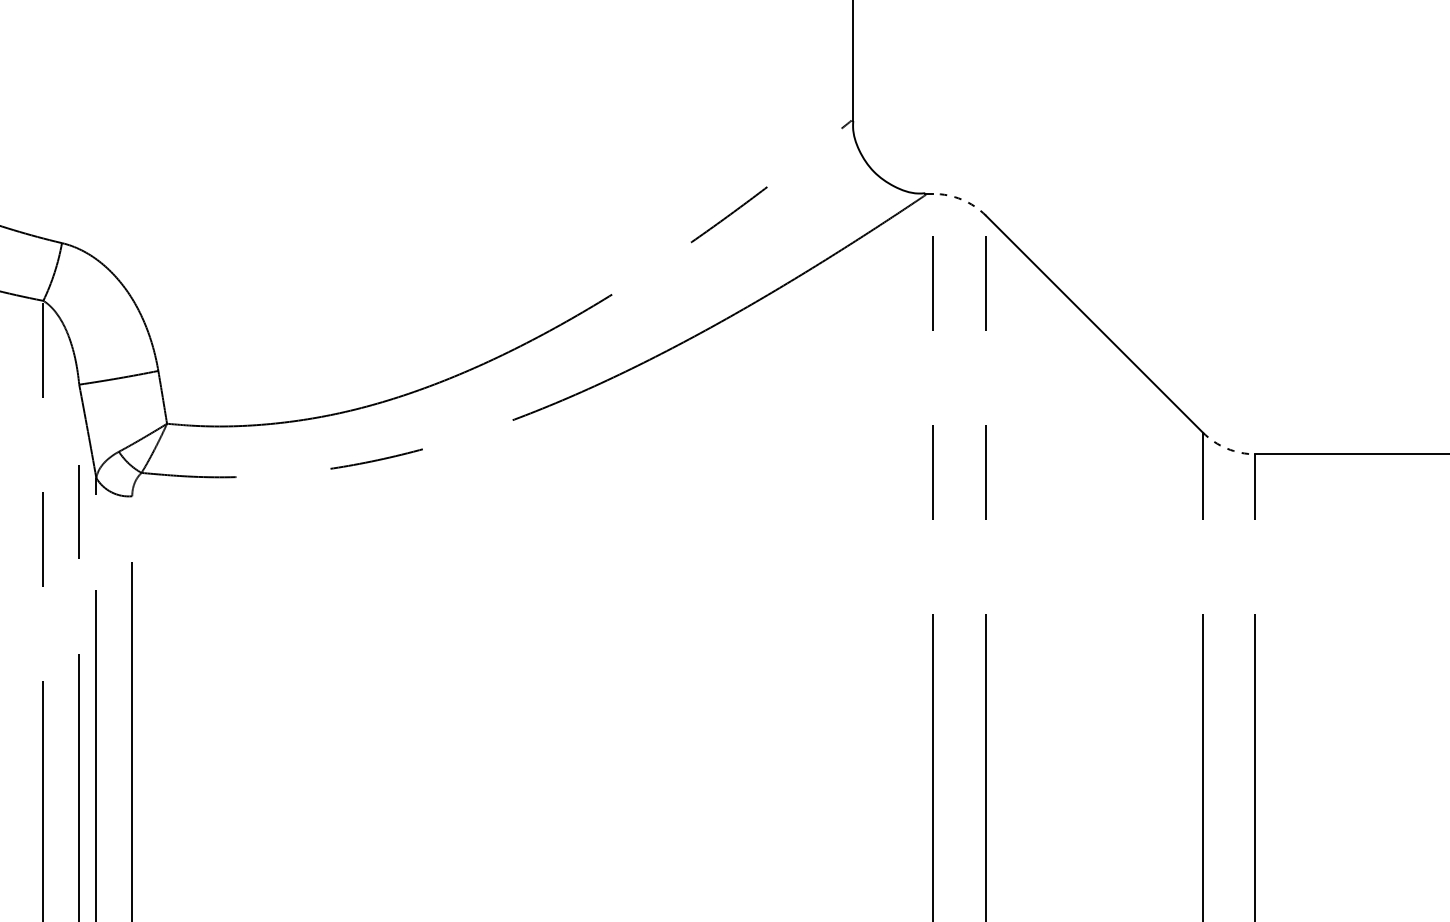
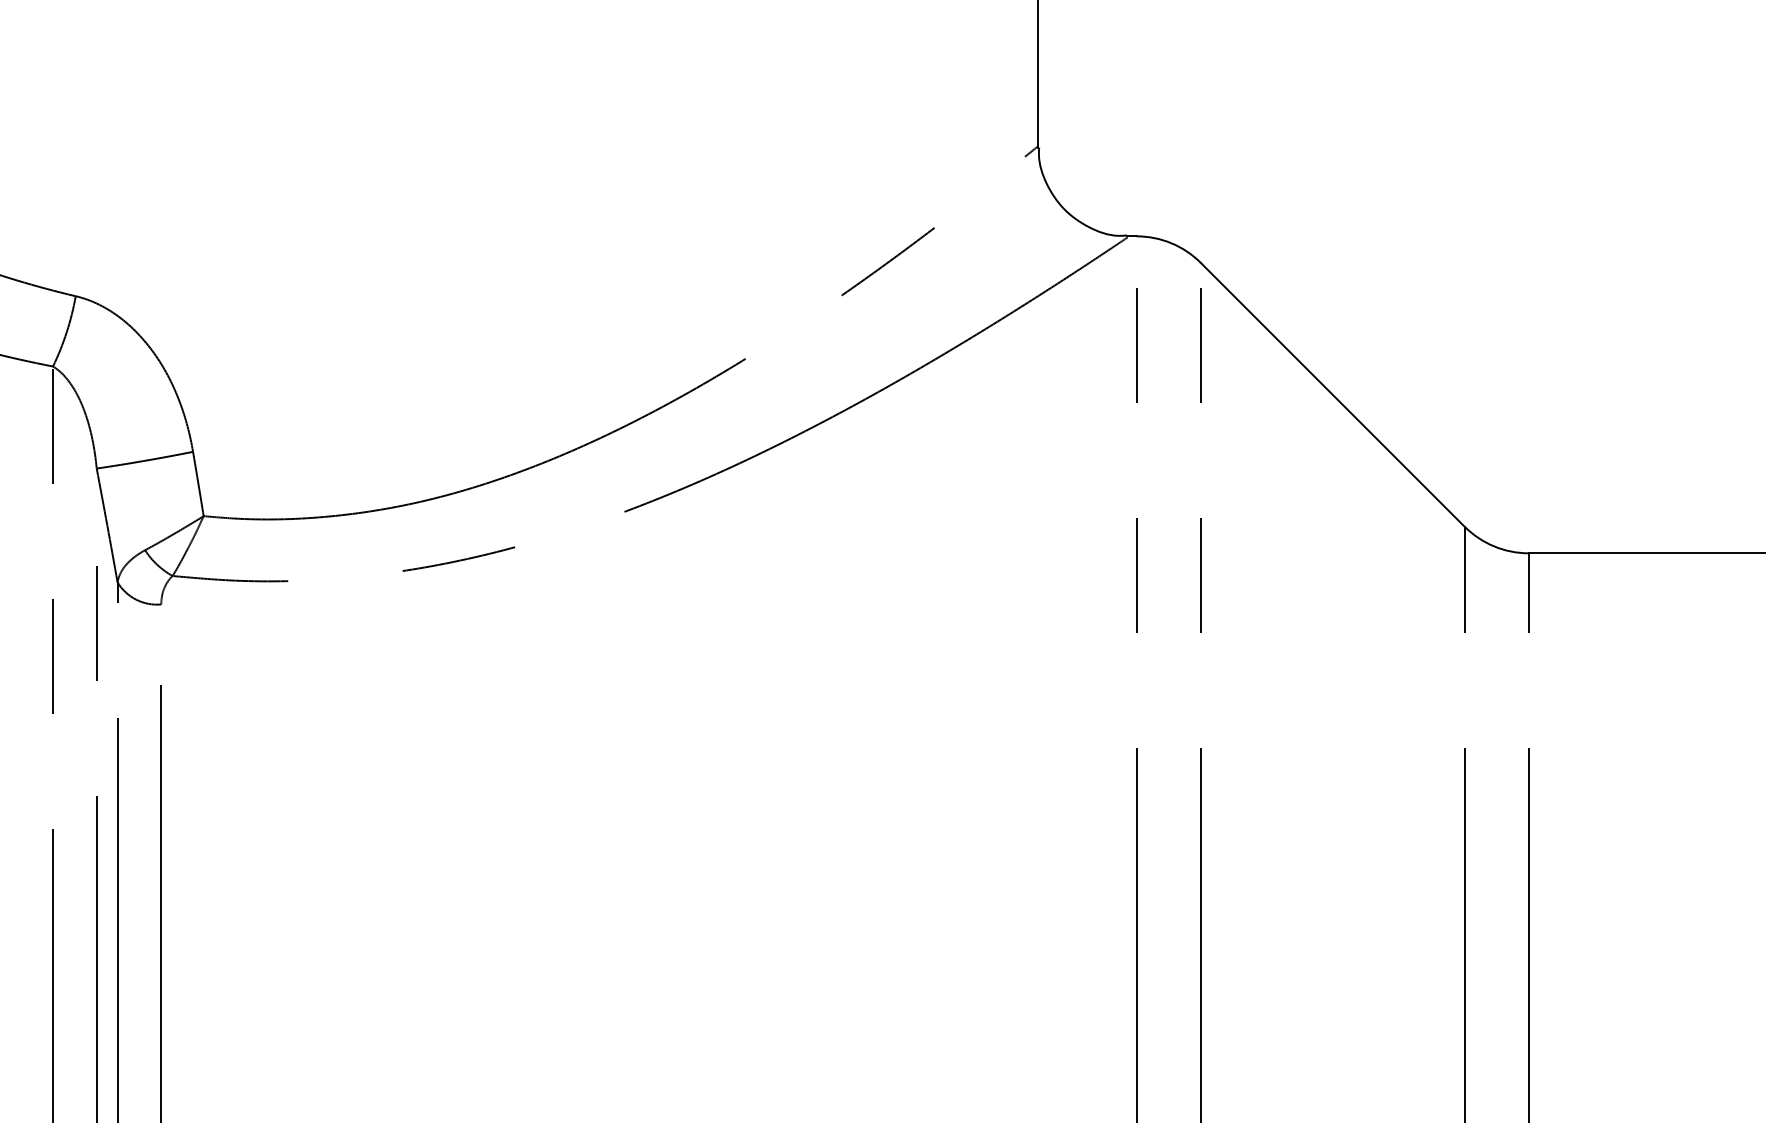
arc: (961, 199) -> (1171, 243), dashed -> solid
arc: (1227, 448) -> (1494, 546), dashed -> solid

